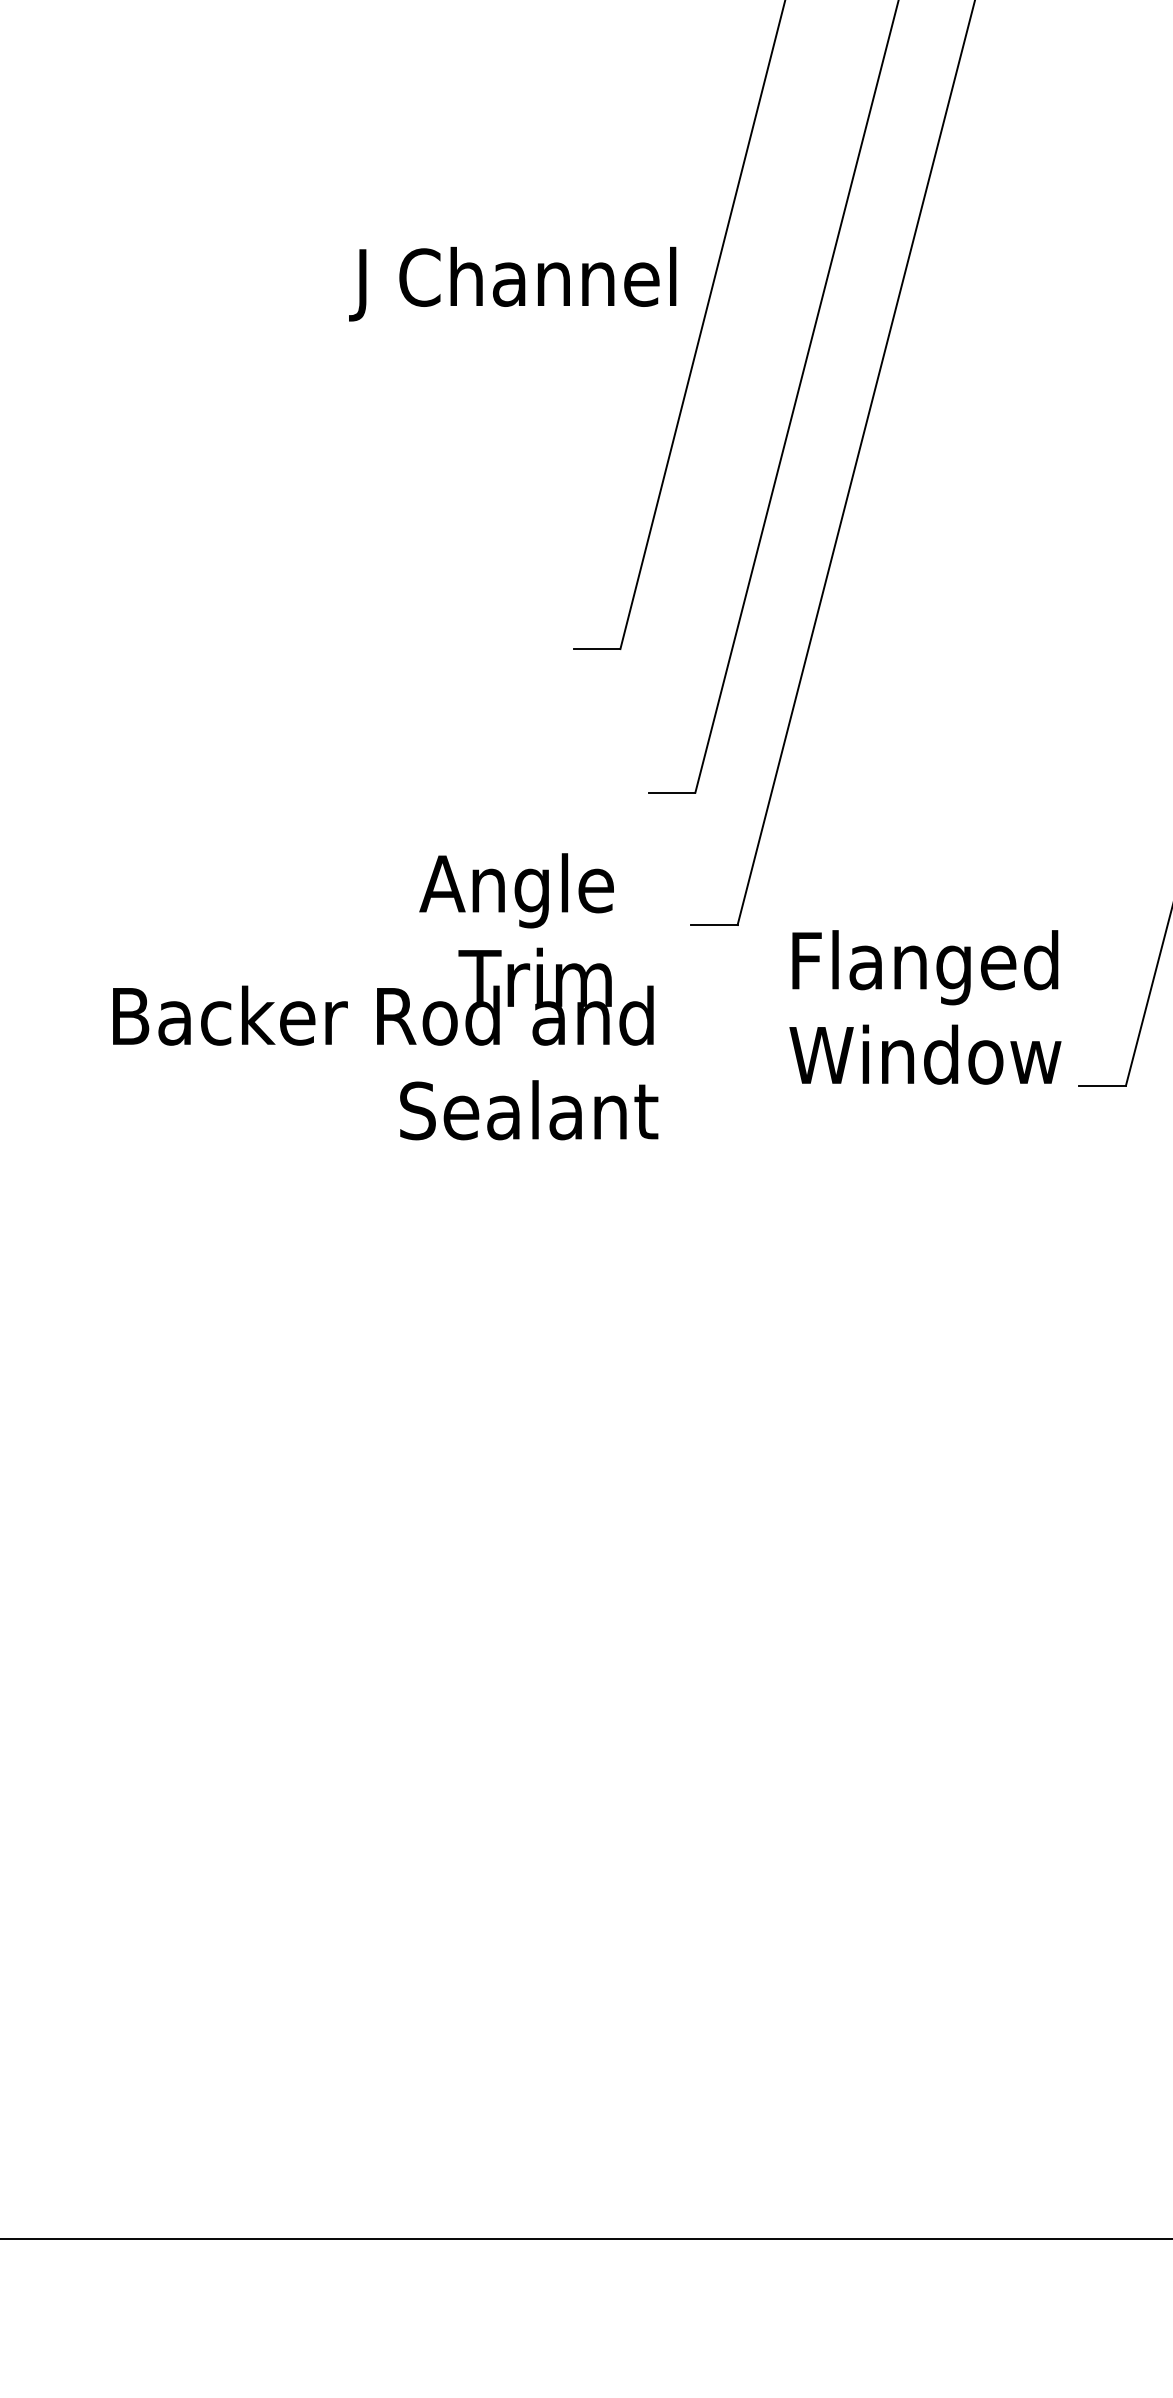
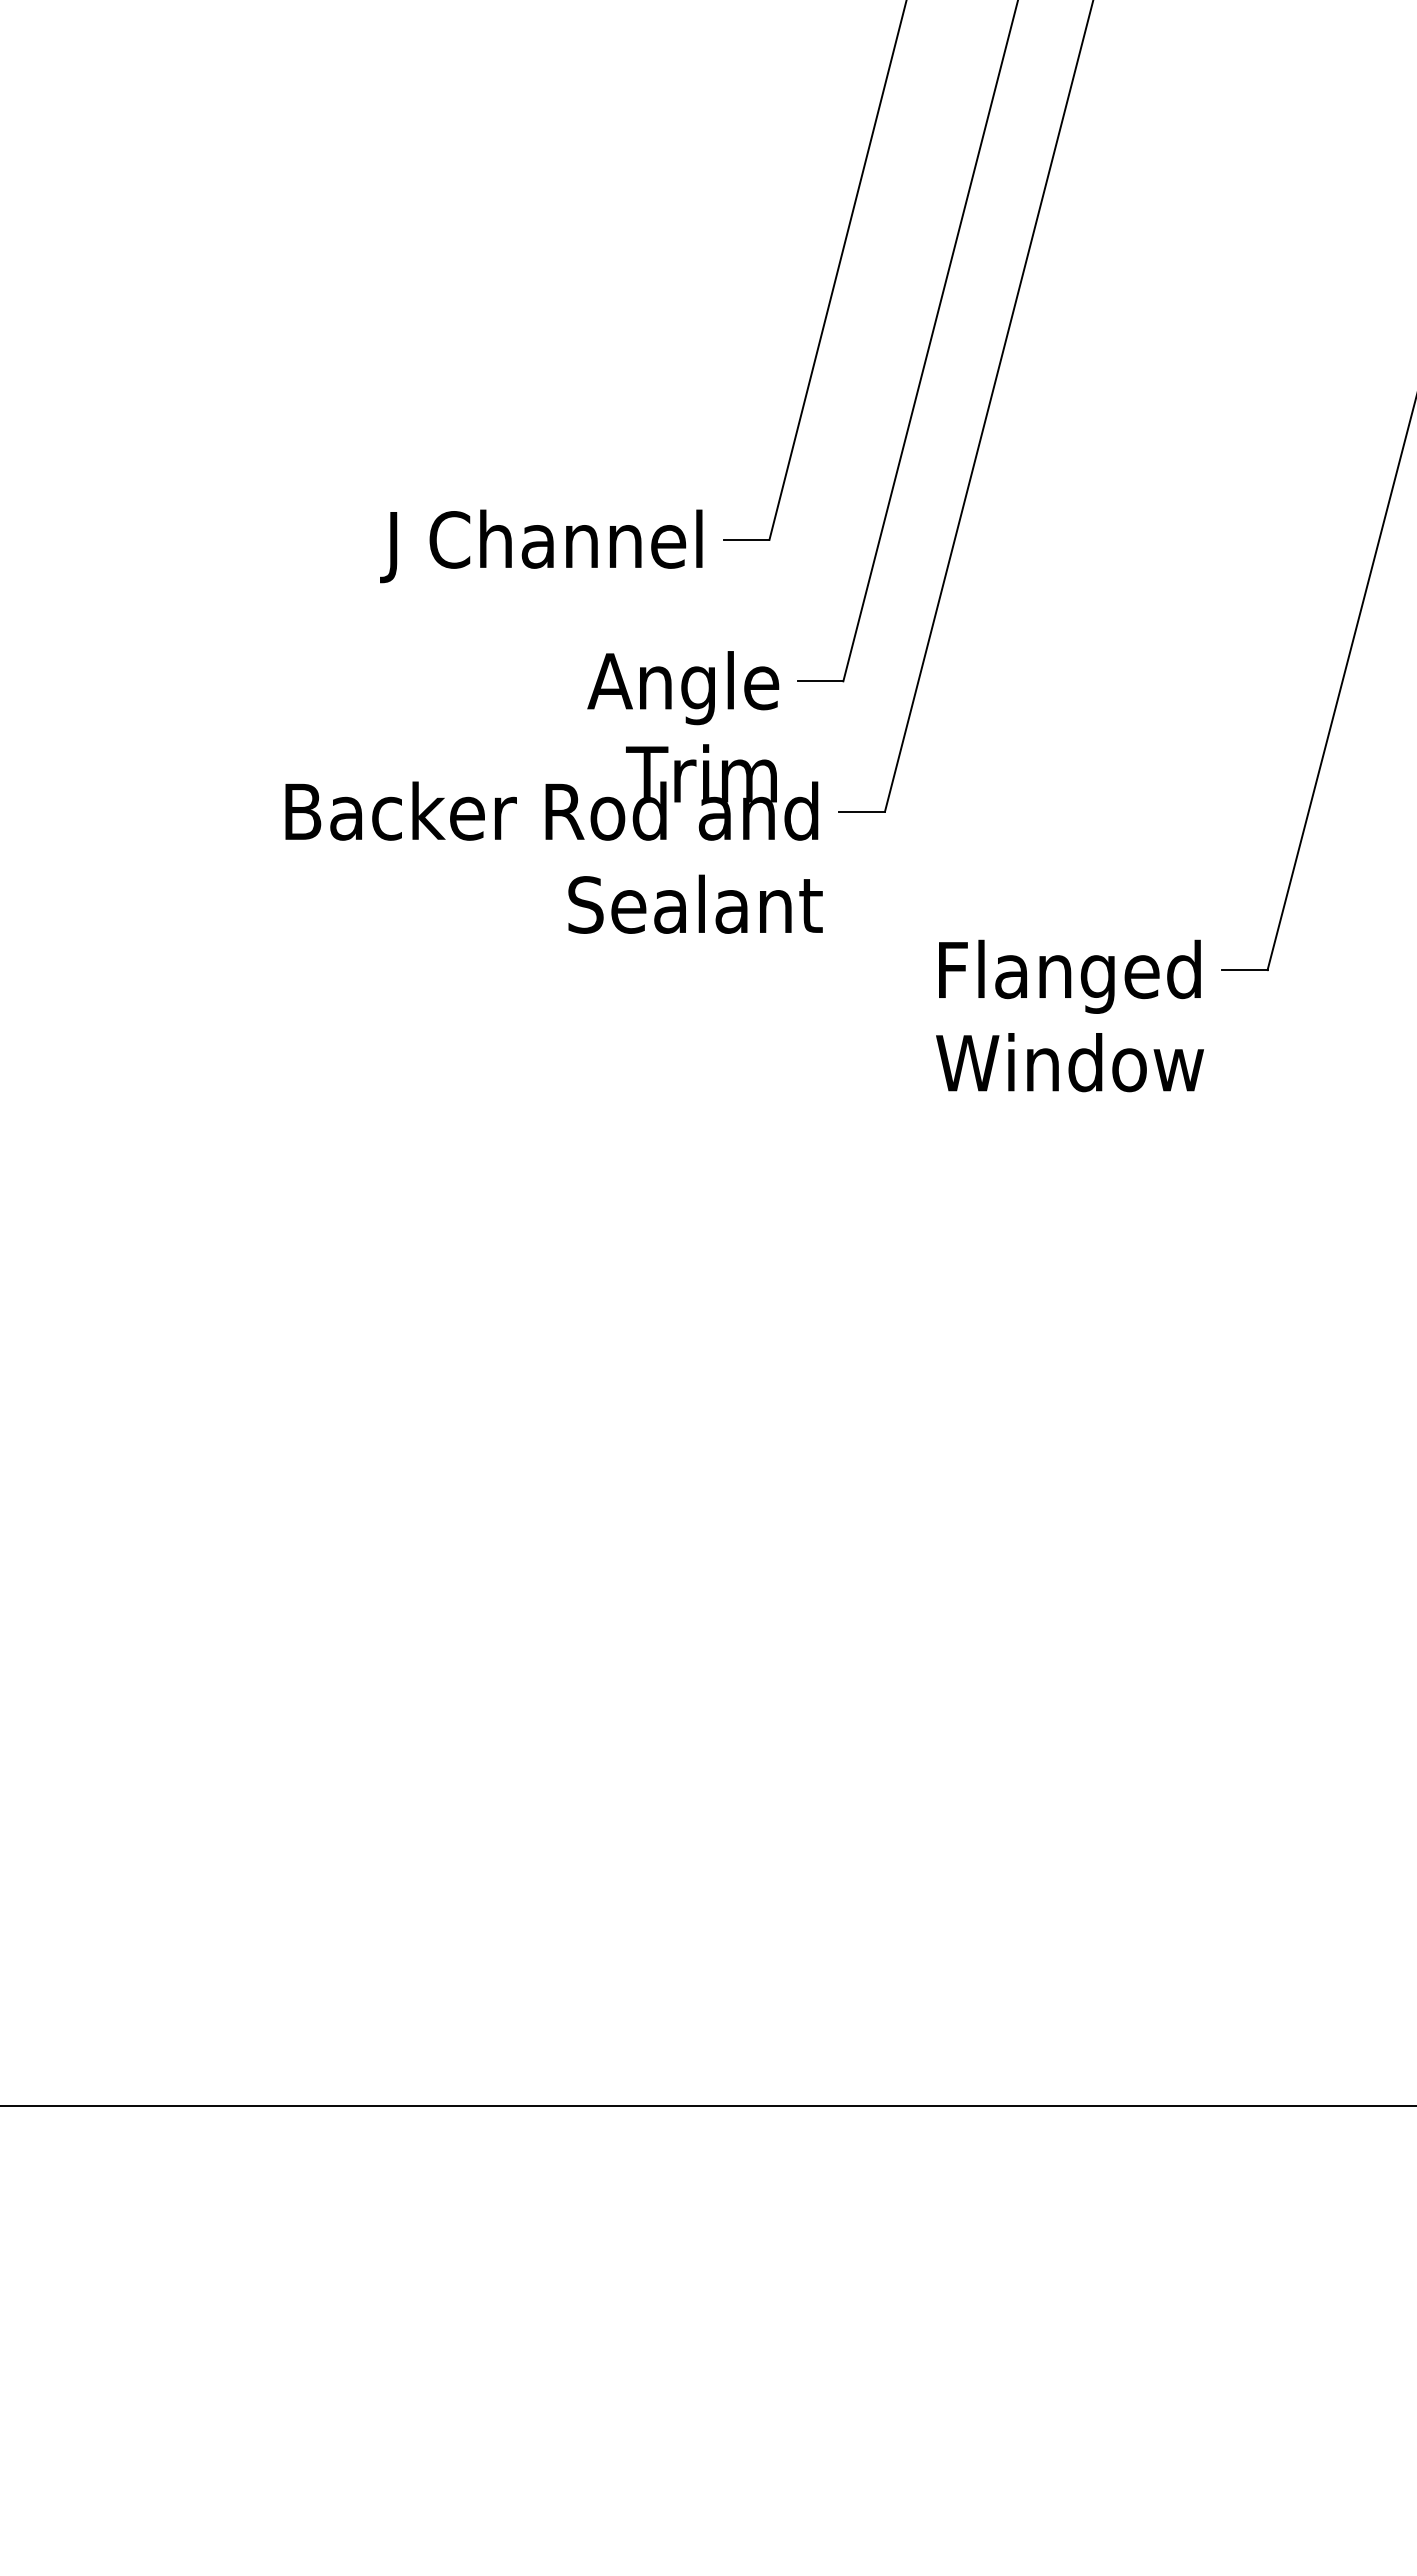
text: (512, 284) -> (541, 546), moved
text: (384, 996) -> (553, 792), moved
text: (924, 1006) -> (1069, 1015), moved

